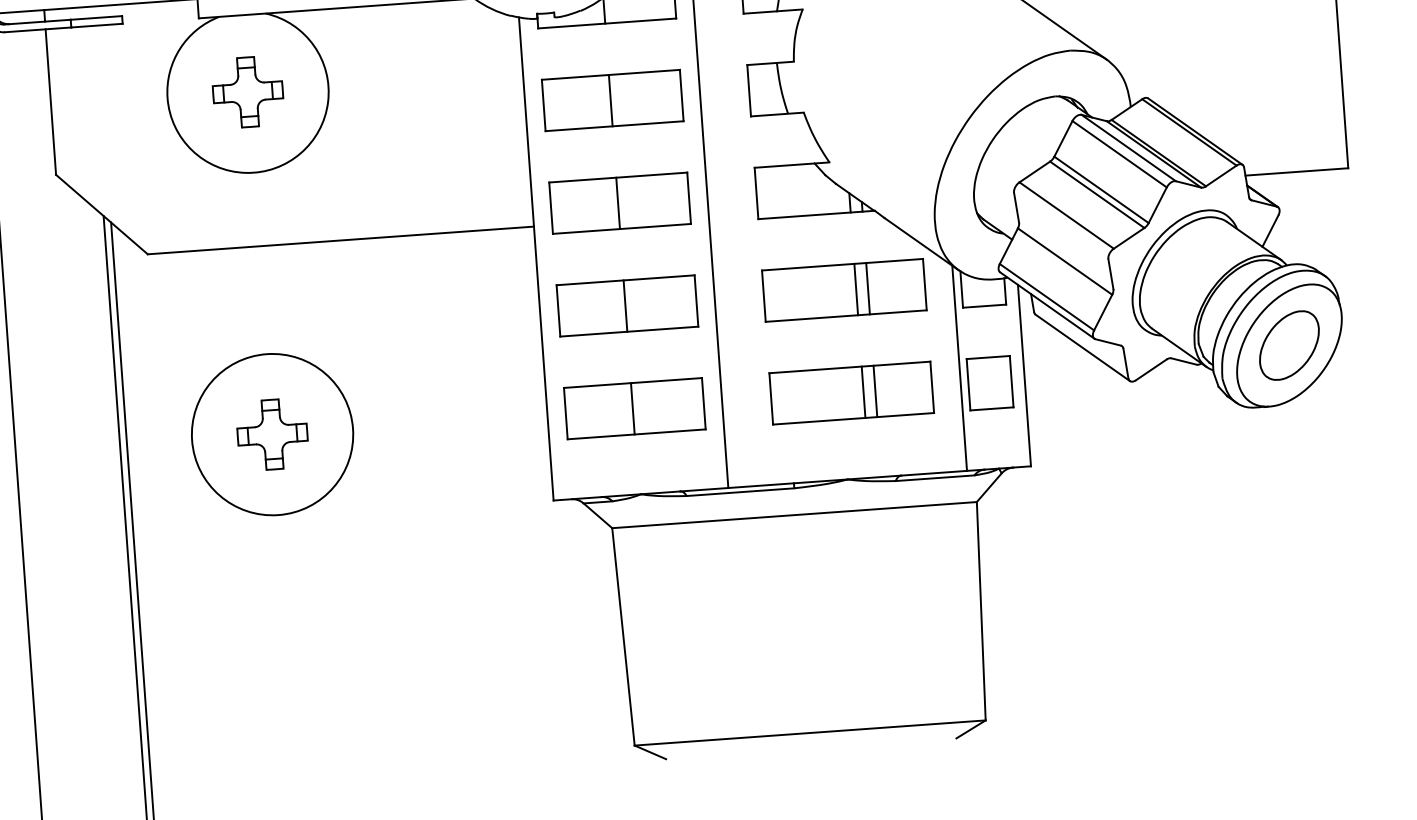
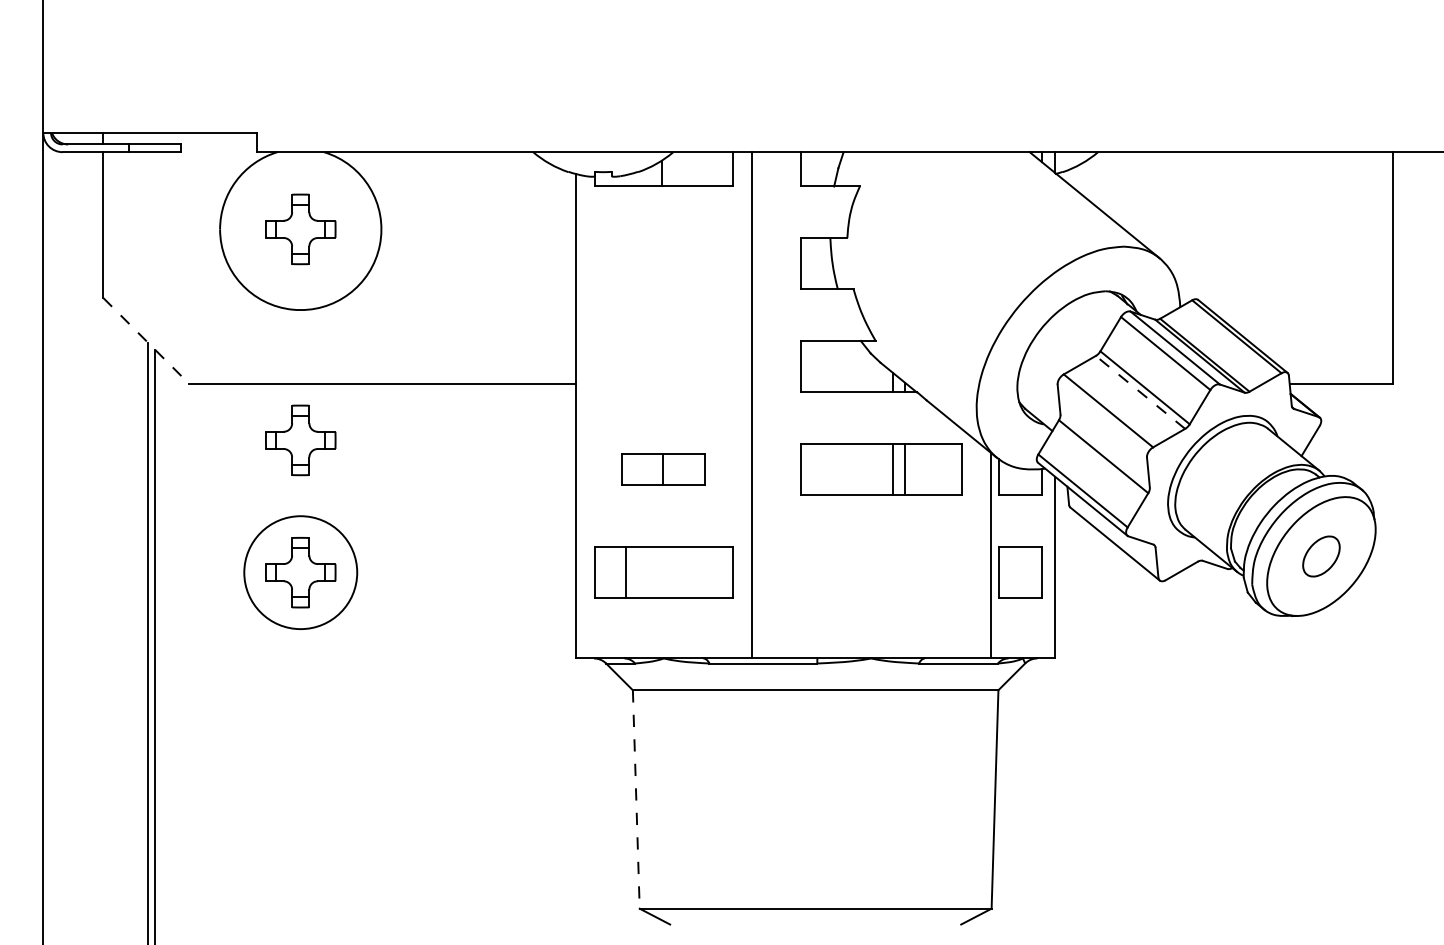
part: (612, 100) -> (663, 263), removed
line: (1097, 194) -> (1140, 392), solid -> dashed
part: (619, 203) -> (663, 366), removed
line: (102, 214) -> (146, 340), solid -> dashed
part: (262, 302) -> (300, 440), added
part: (627, 305) -> (663, 469), size x0.6
part: (1289, 345) -> (1321, 556), size x0.6
part: (851, 392) -> (881, 572), removed
line: (632, 408) -> (625, 572), moved
circle: (272, 434) -> (300, 572), size x0.7
line: (623, 636) -> (636, 799), solid -> dashed

